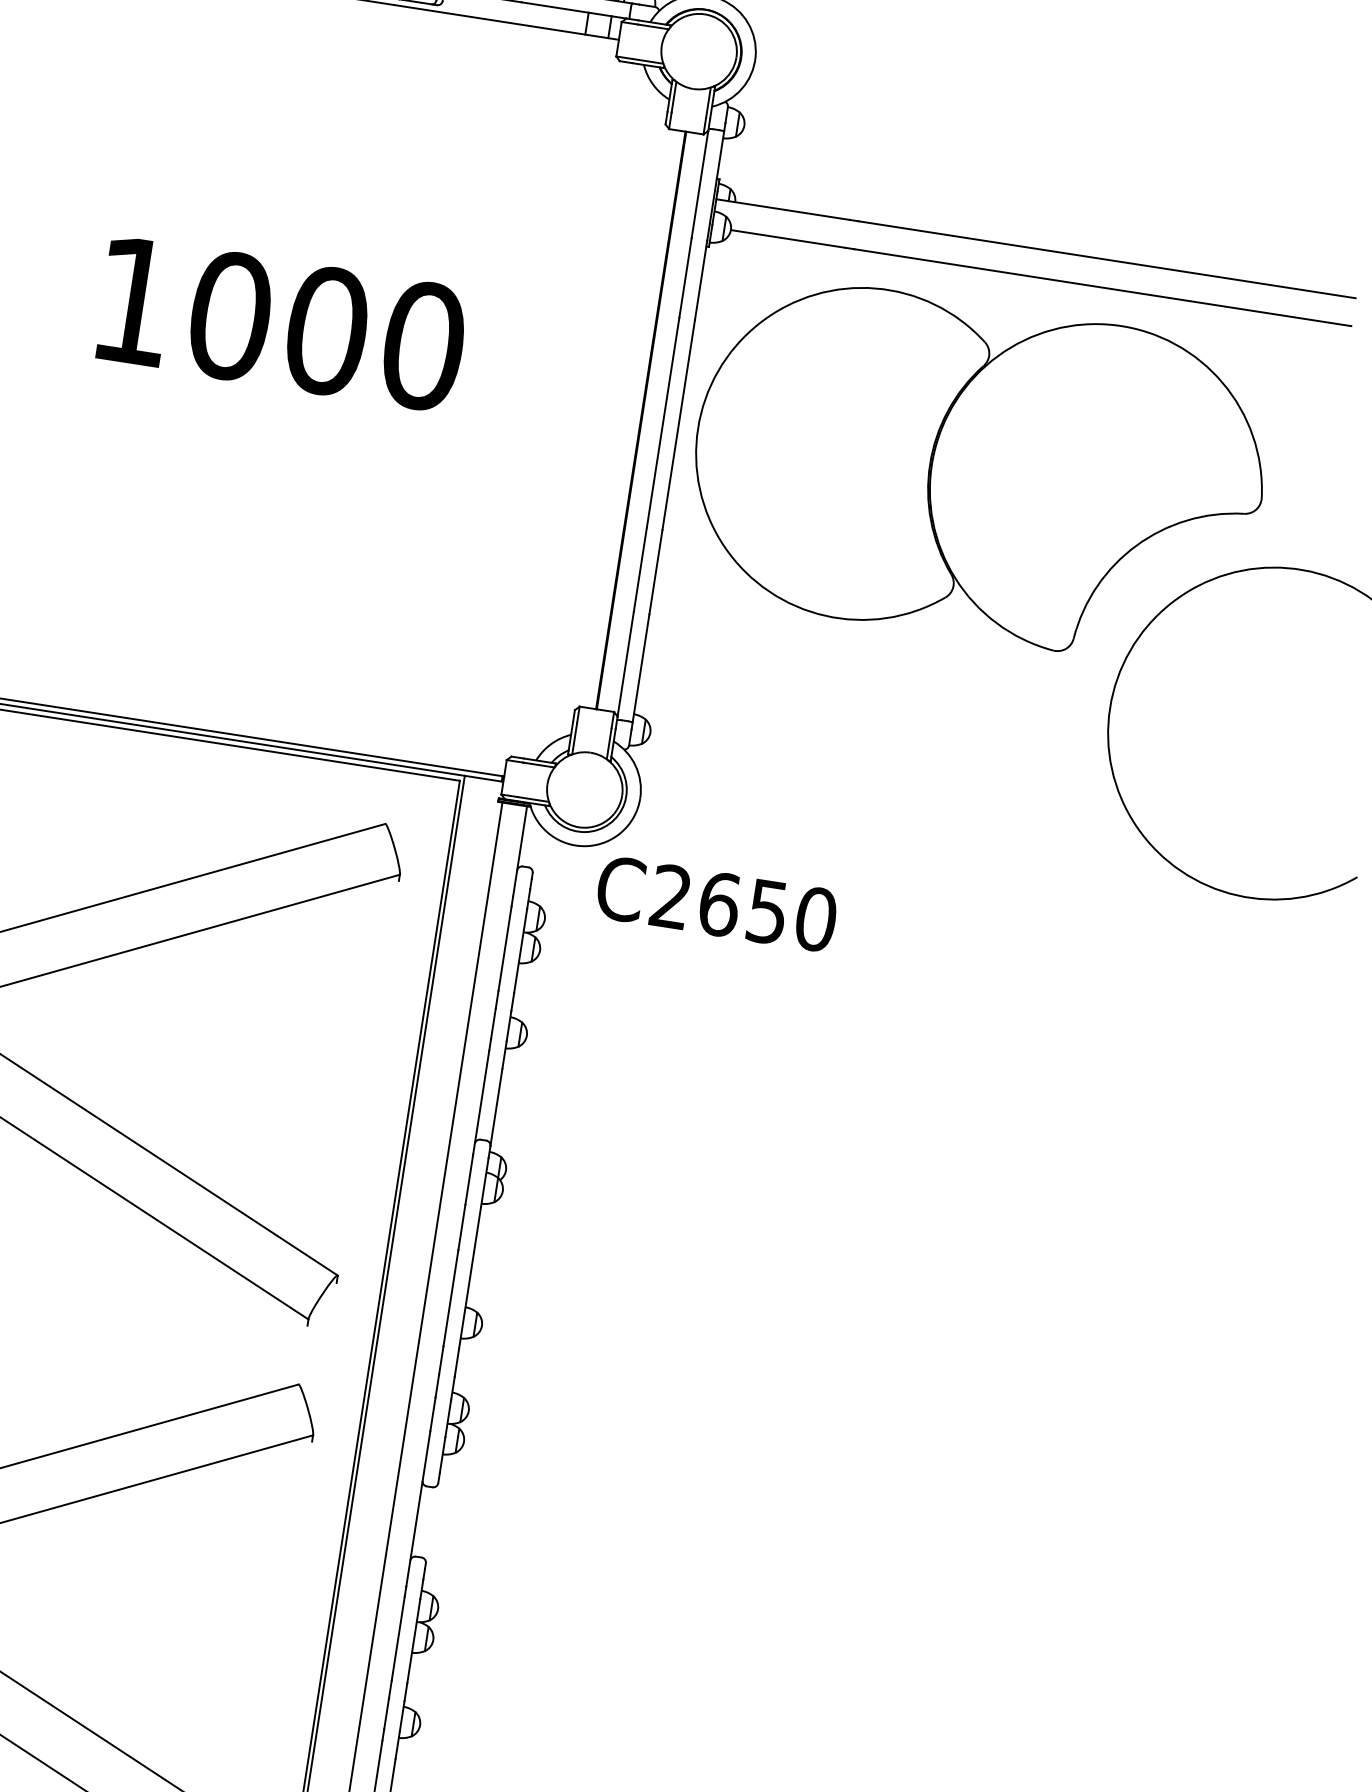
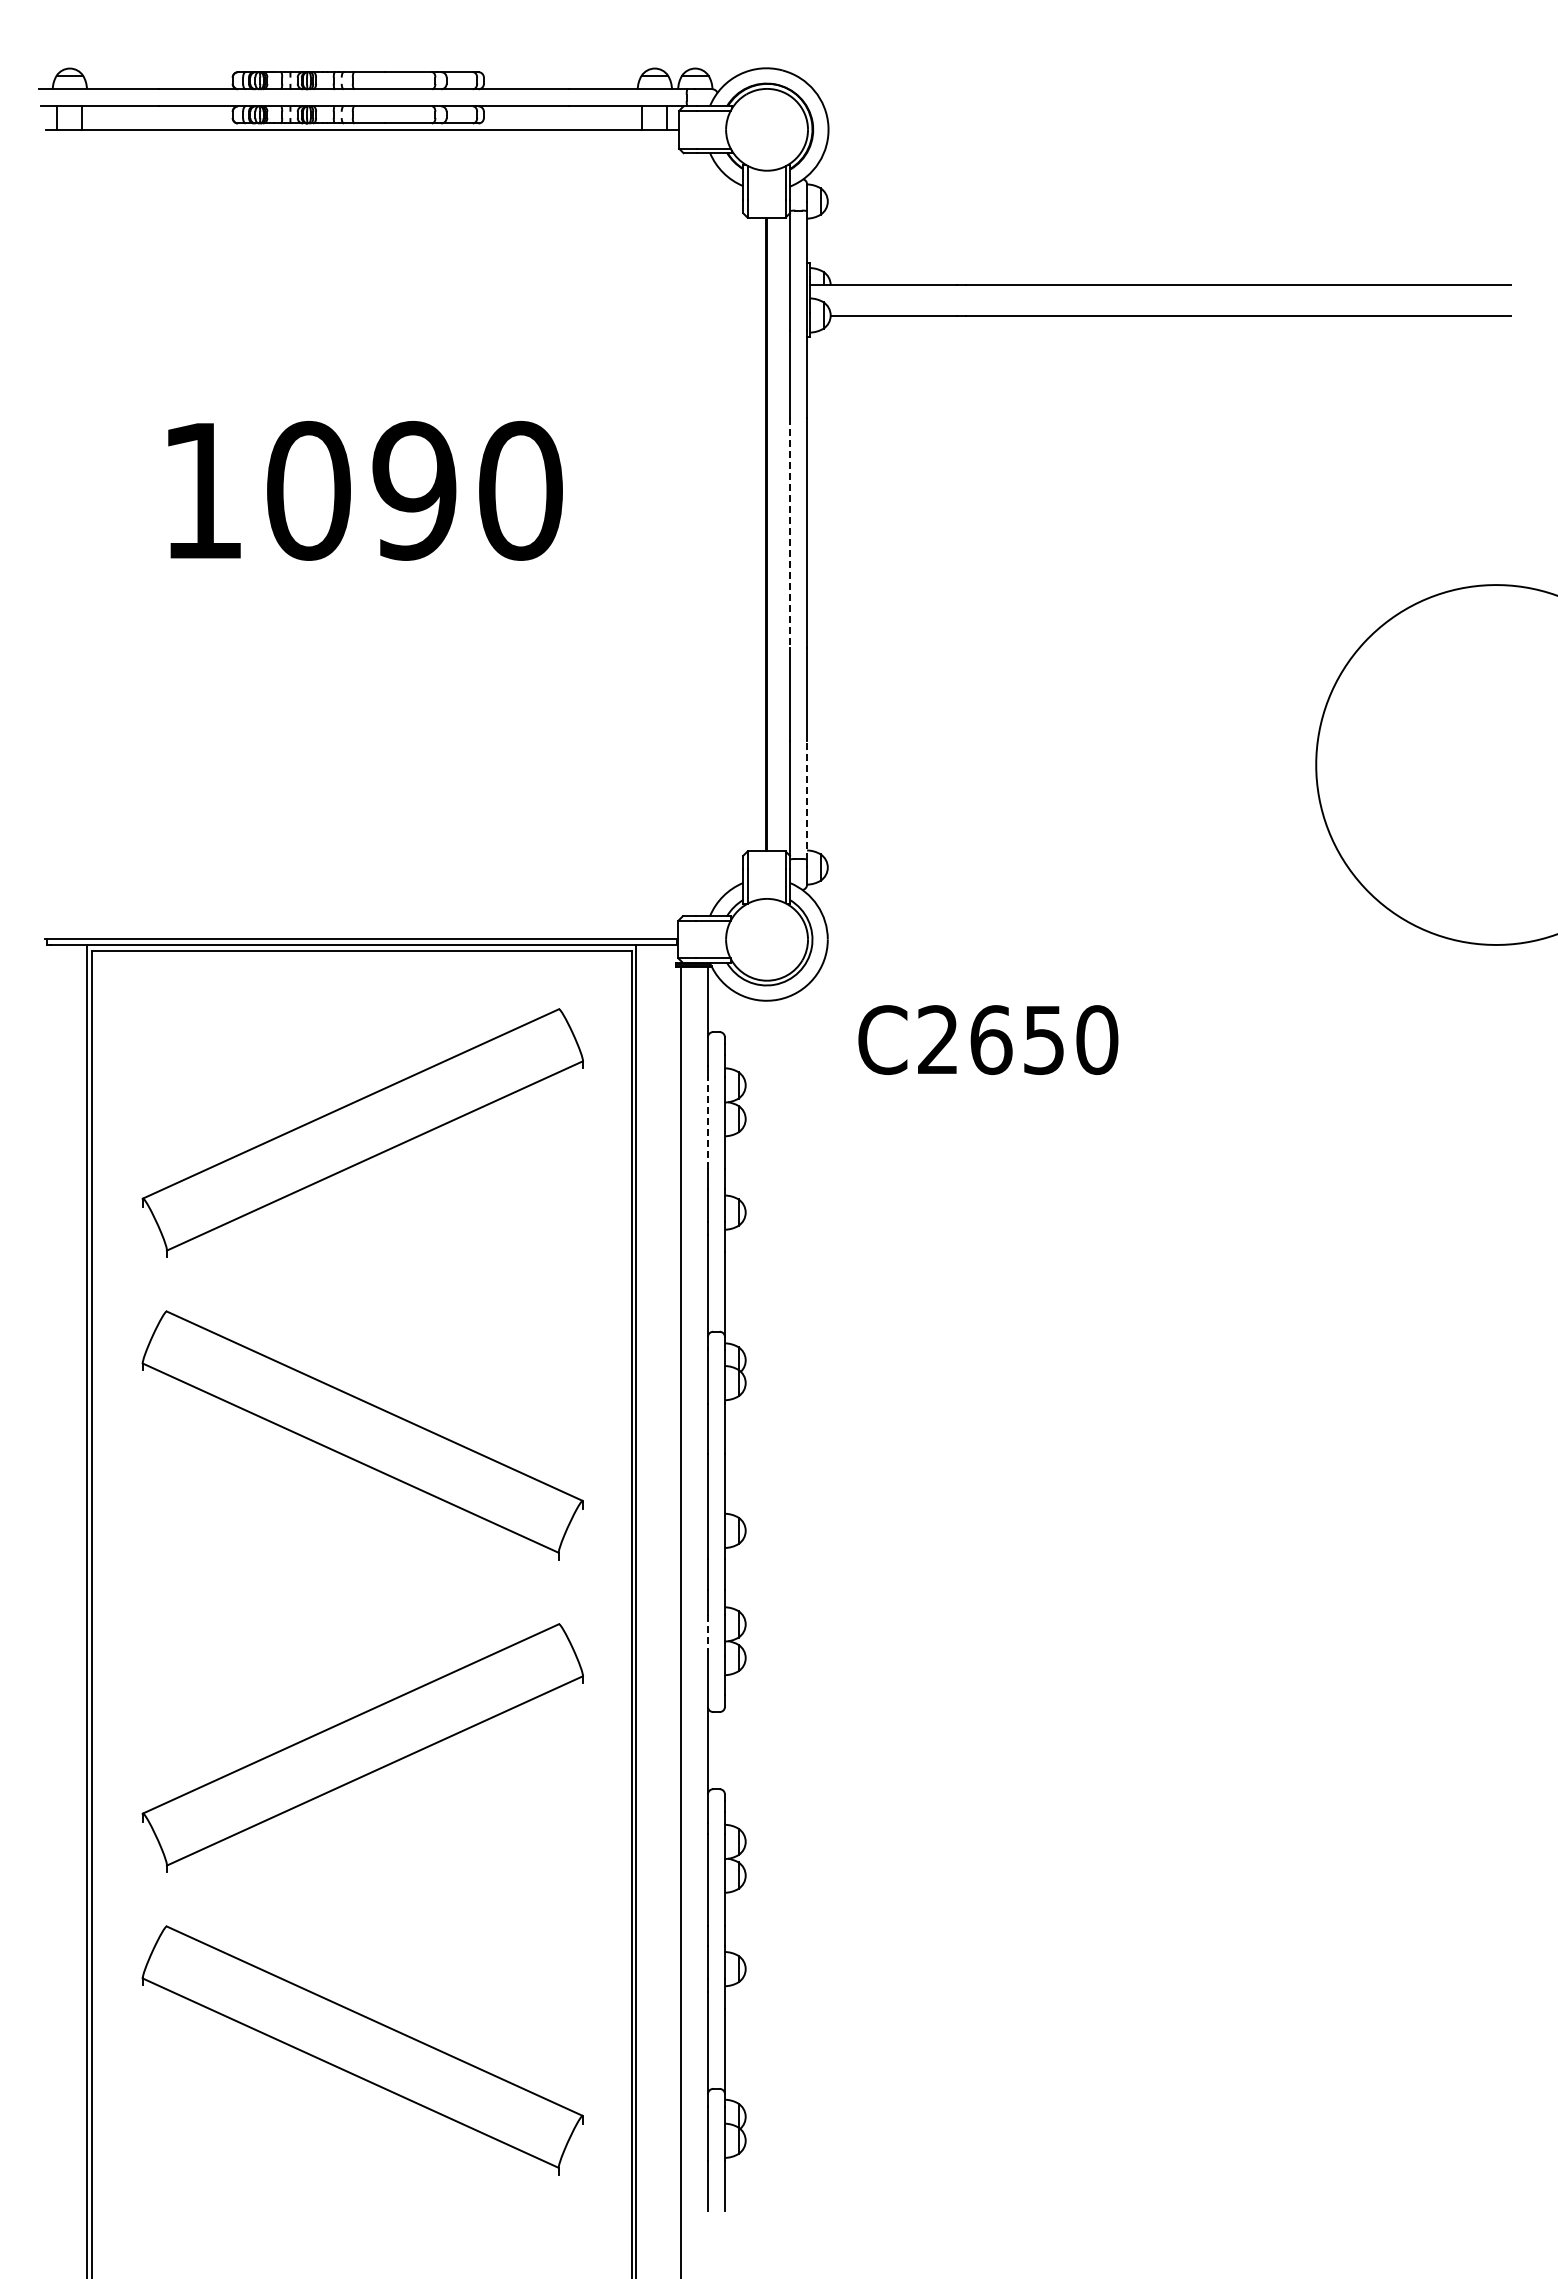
text: (326, 330) -> (414, 490), 1000 -> 1090
line: (663, 422) -> (790, 533), solid -> dashed
part: (978, 471) -> (1135, 533), removed
line: (641, 667) -> (807, 799), solid -> dashed
text: (717, 903) -> (988, 1039), moved
line: (504, 948) -> (707, 1122), solid -> dashed
line: (432, 1413) -> (707, 1633), solid -> dashed

